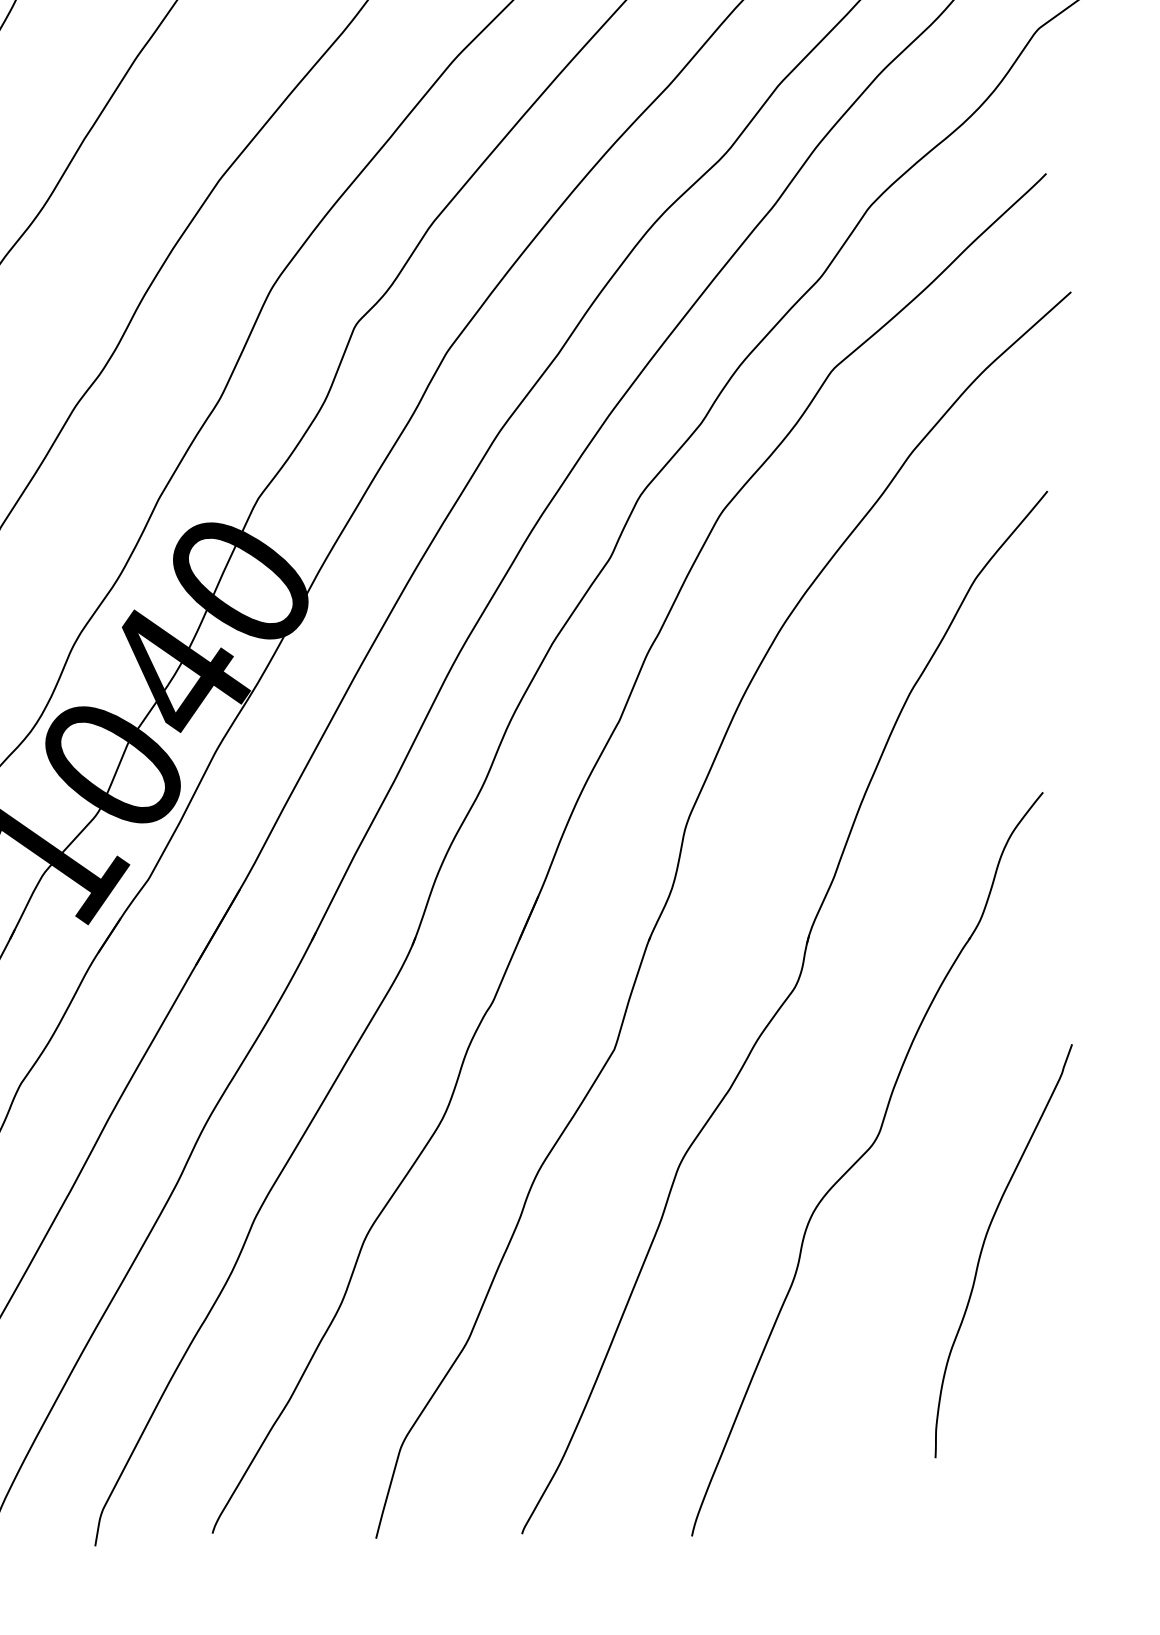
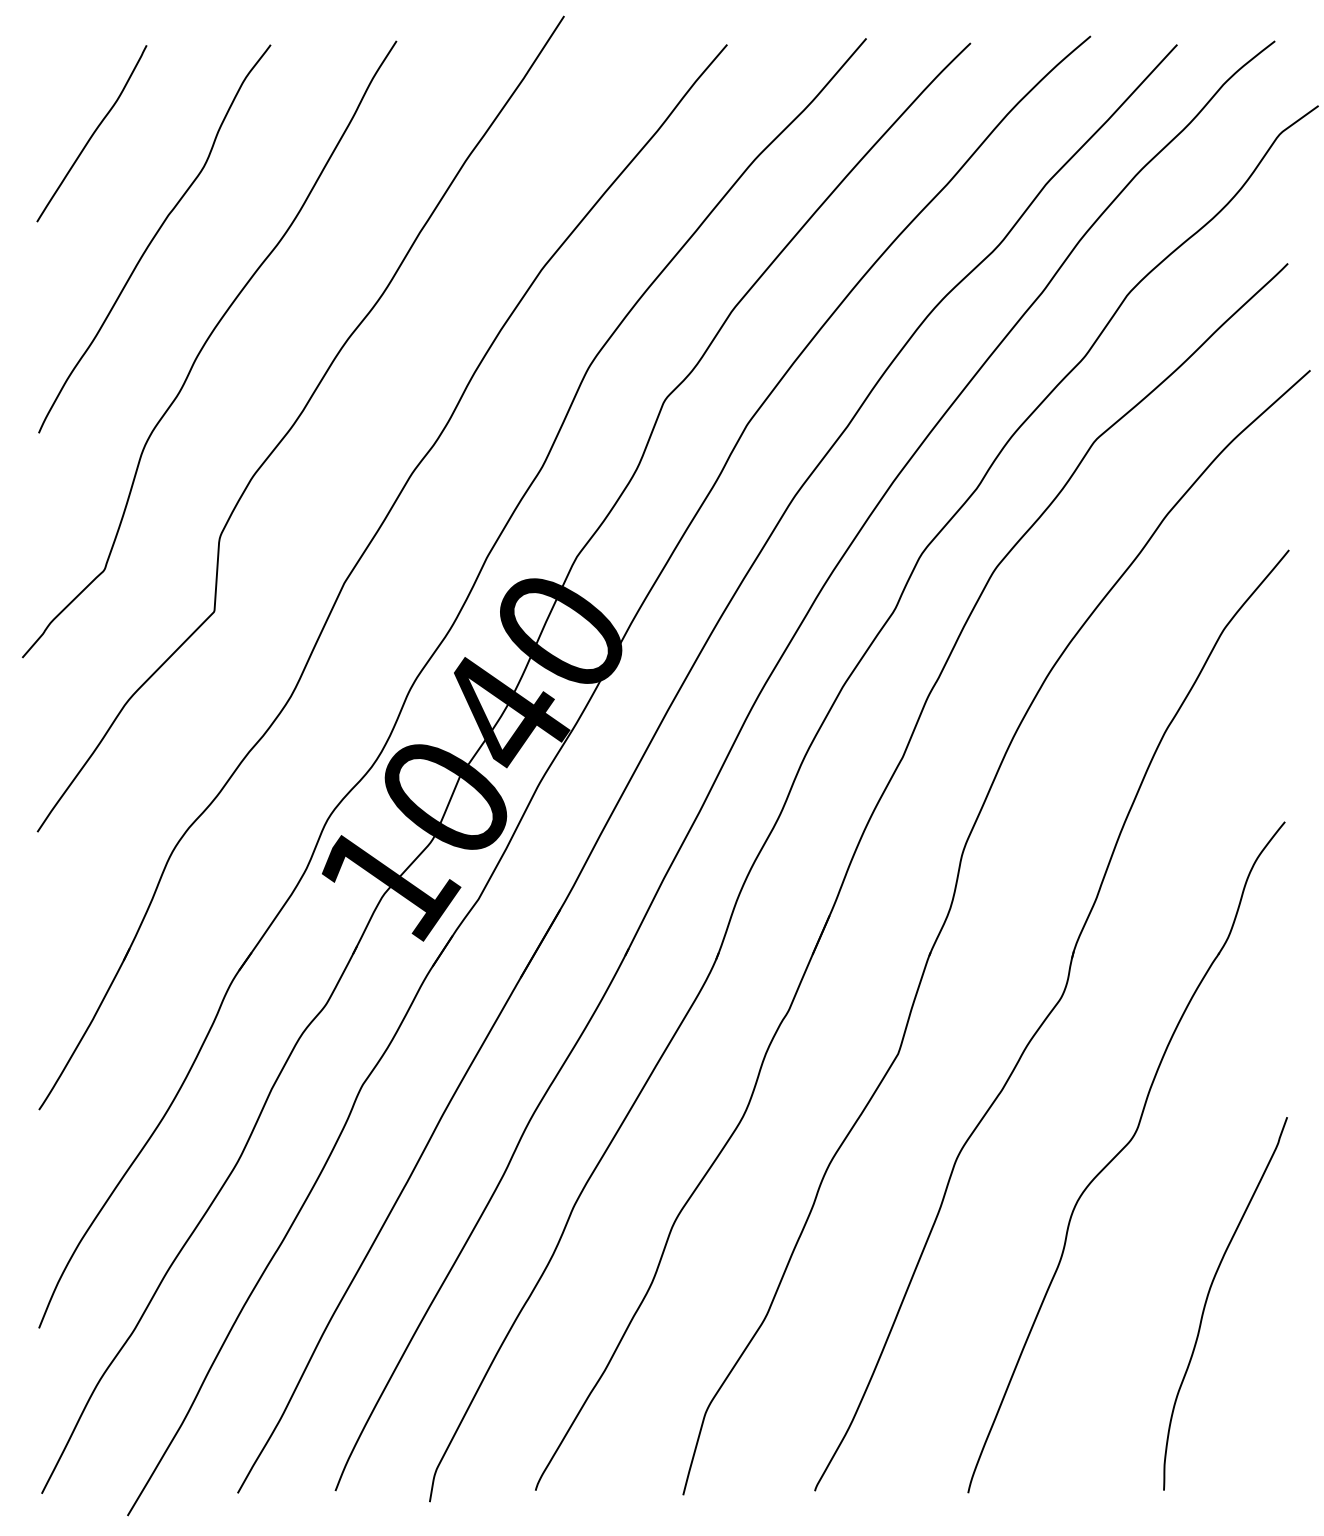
curve: (984, 1244) -> (1208, 1297), moved

